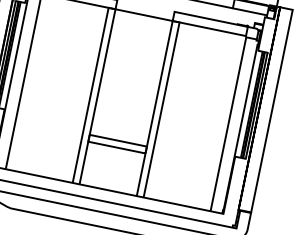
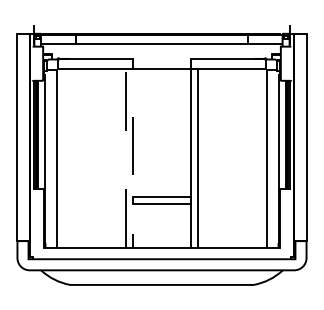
line: (112, 8) -> (129, 68), solid -> dashed

